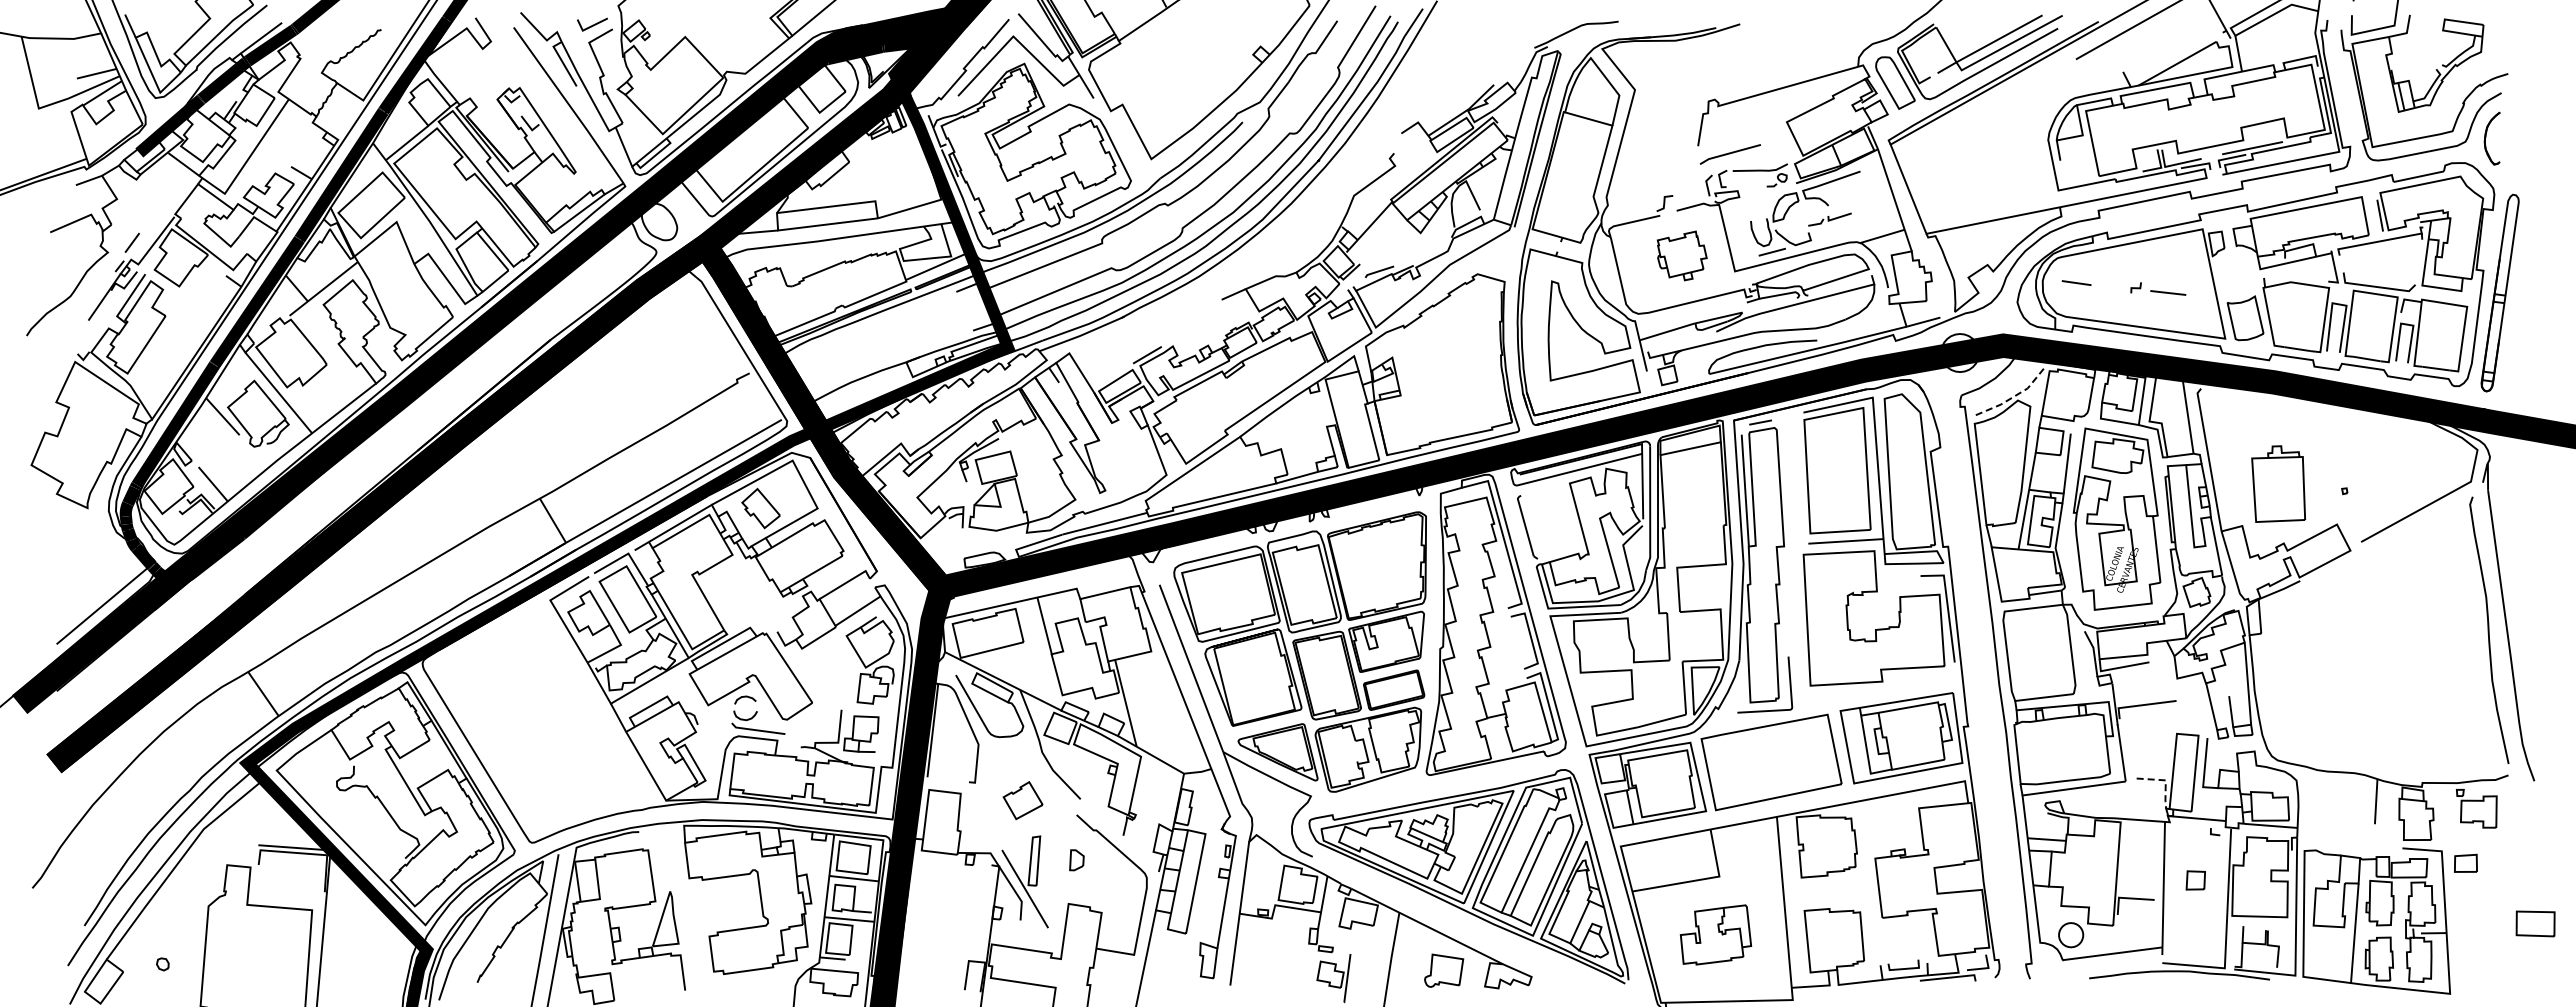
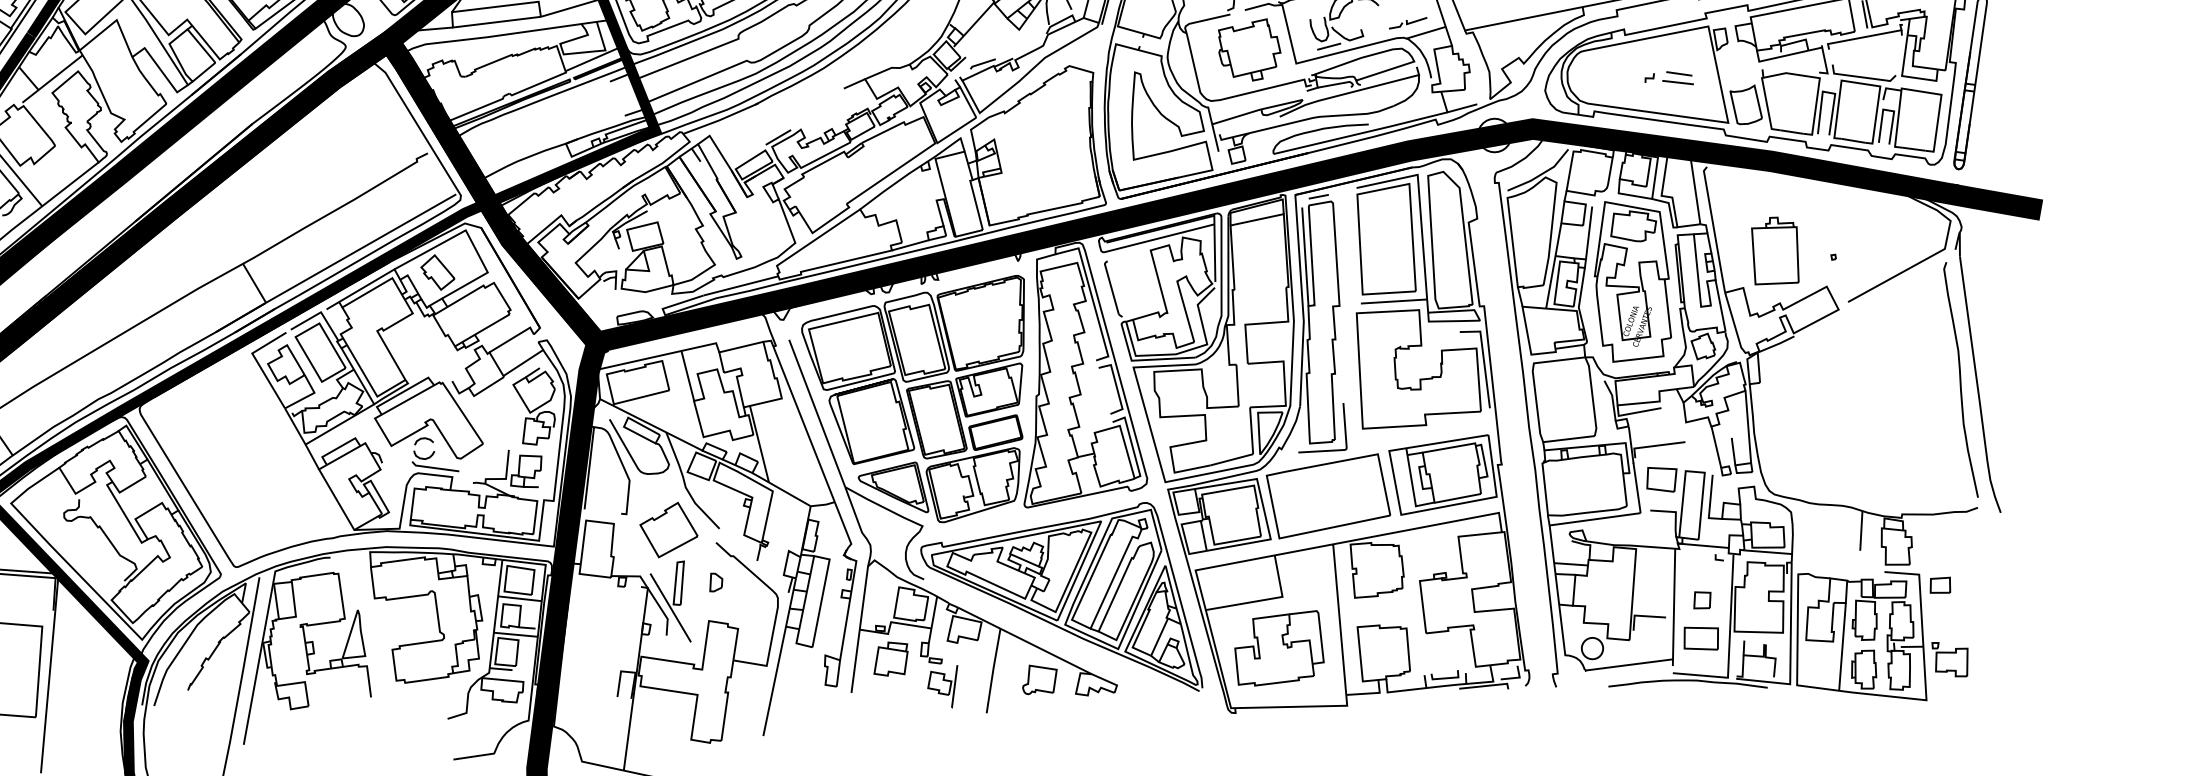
part: (1829, 219) -> (1407, 23), moved
part: (1682, 255) -> (1249, 49), size x1.43
line: (2076, 282) -> (1679, 73), moved
line: (2012, 397) -> (1540, 174), dashed -> solid
part: (2149, 743) -> (1661, 479), added
line: (2165, 780) -> (1675, 512), dashed -> solid
part: (1022, 800) -> (668, 529), size x1.67
part: (2476, 808) -> (1949, 659), moved
part: (2535, 923) -> (1701, 638), moved
part: (1715, 934) -> (1279, 647), size x1.43
part: (1274, 946) -> (890, 658), added

